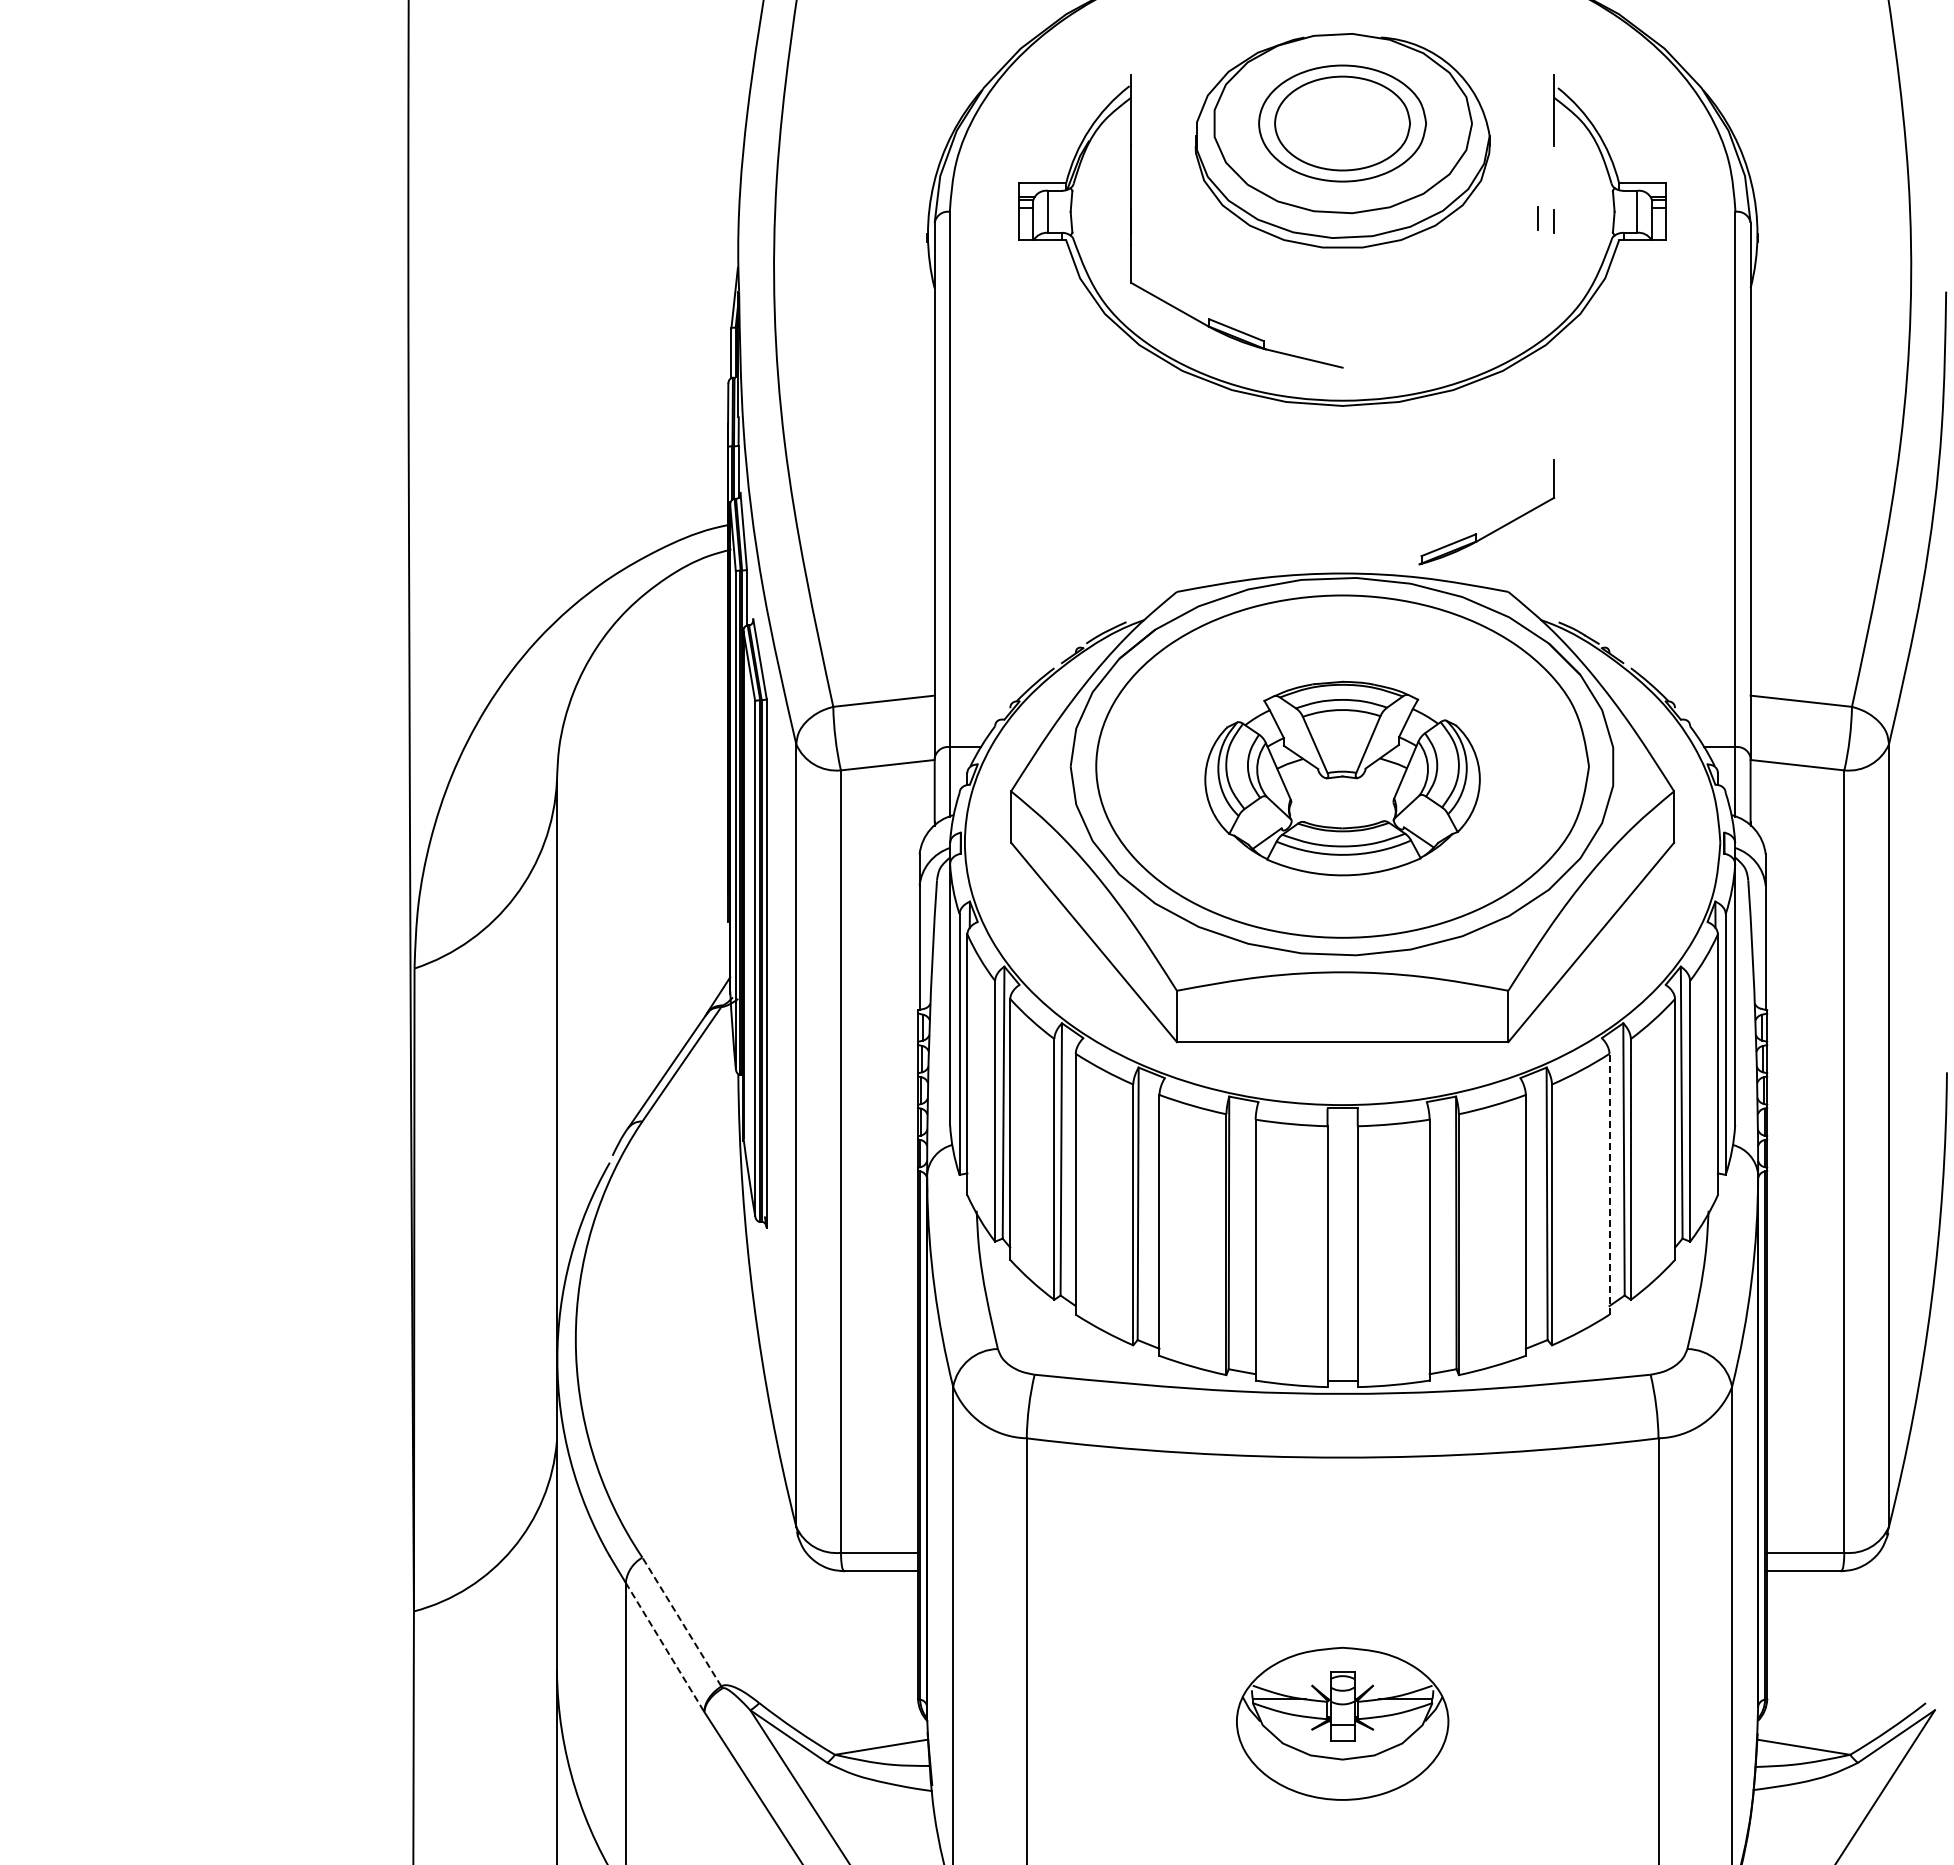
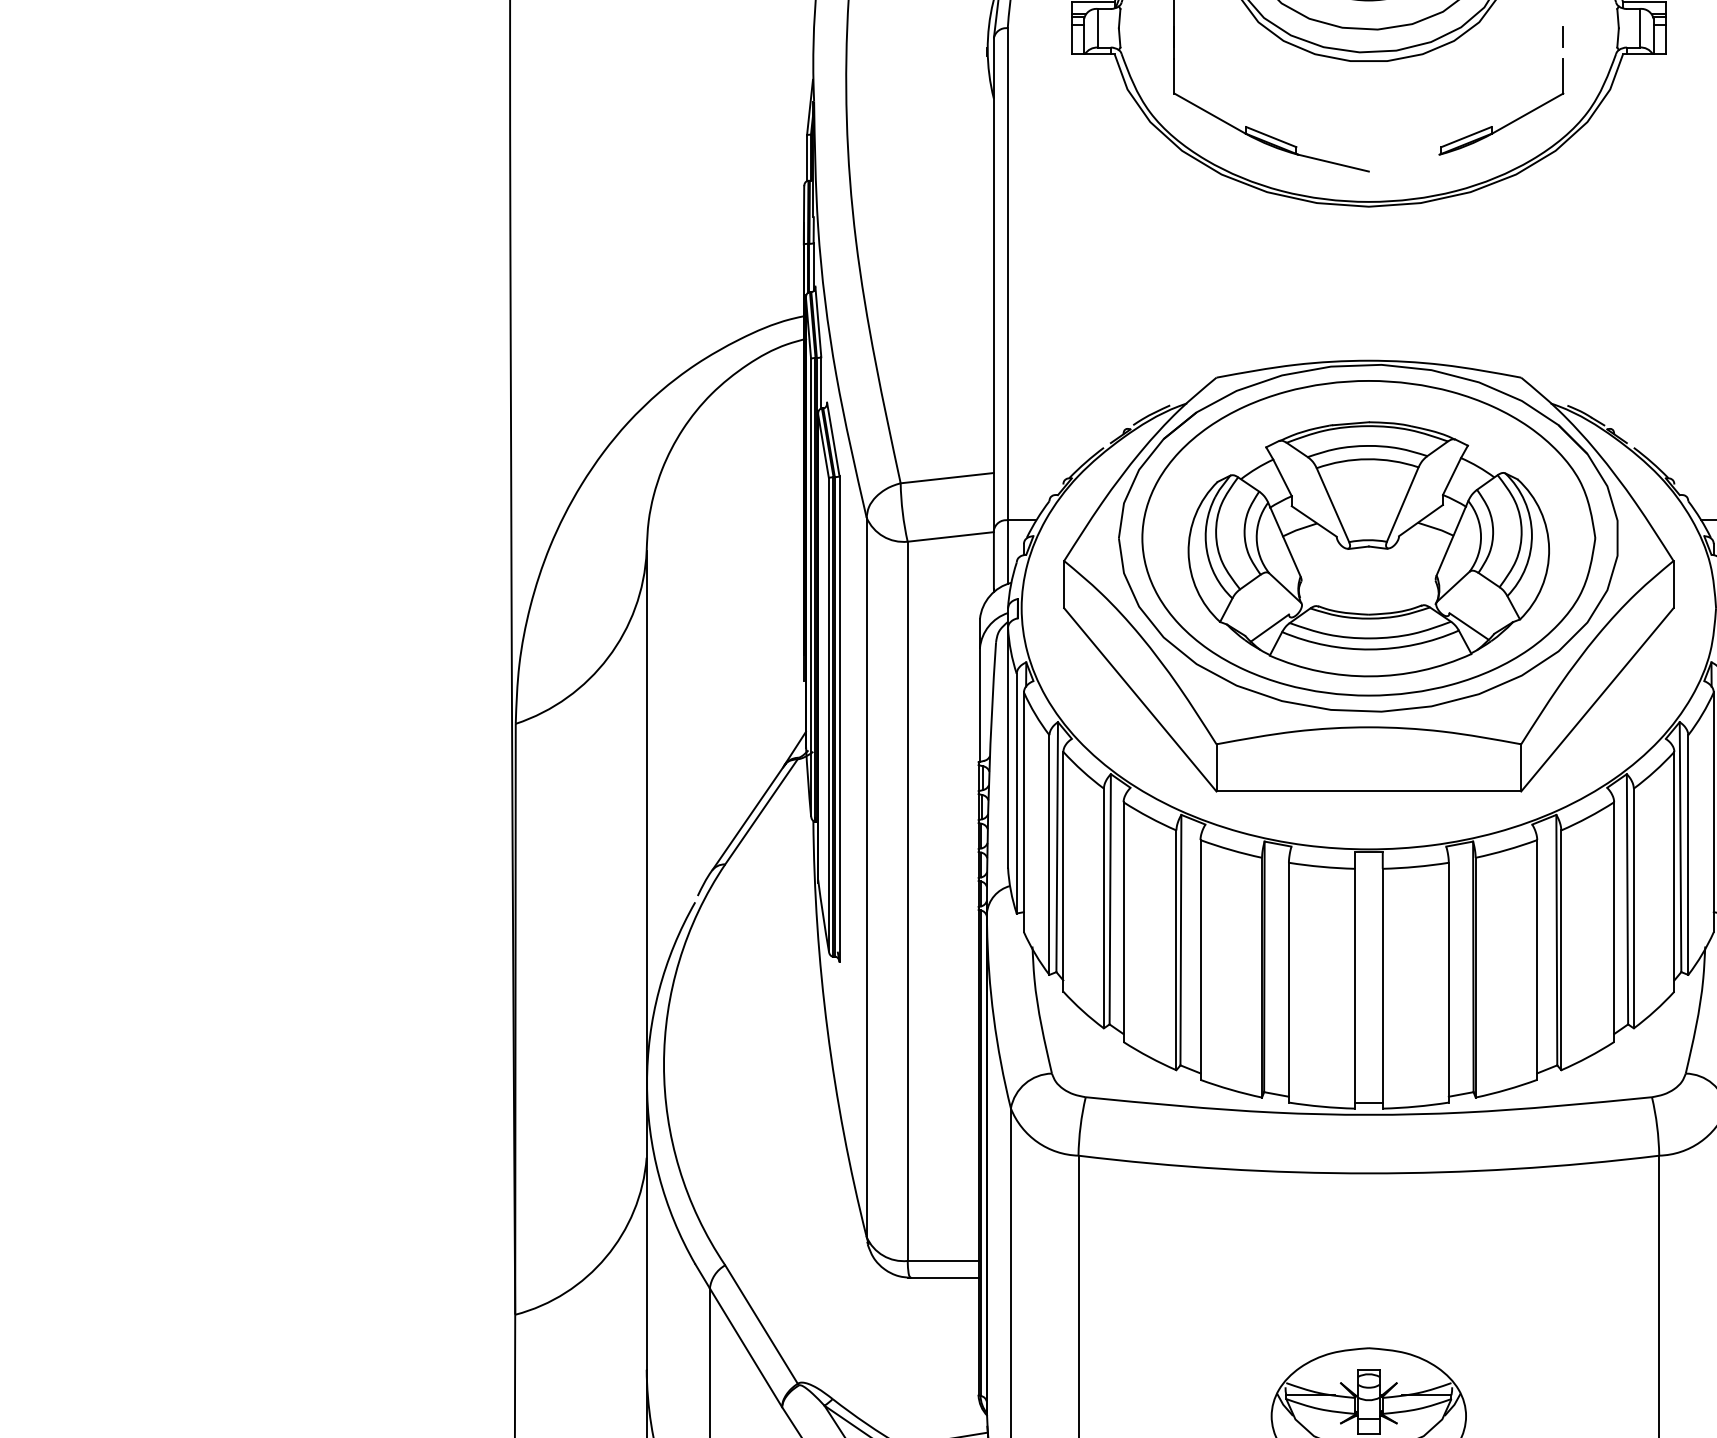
line: (1537, 218) -> (1547, 34), removed
part: (1495, 529) -> (1509, 122), moved
part: (1342, 778) -> (1368, 549), size x1.43
line: (1609, 1183) -> (1614, 921), dashed -> solid
line: (681, 1622) -> (761, 1324), dashed -> solid
line: (665, 1647) -> (746, 1347), dashed -> solid

